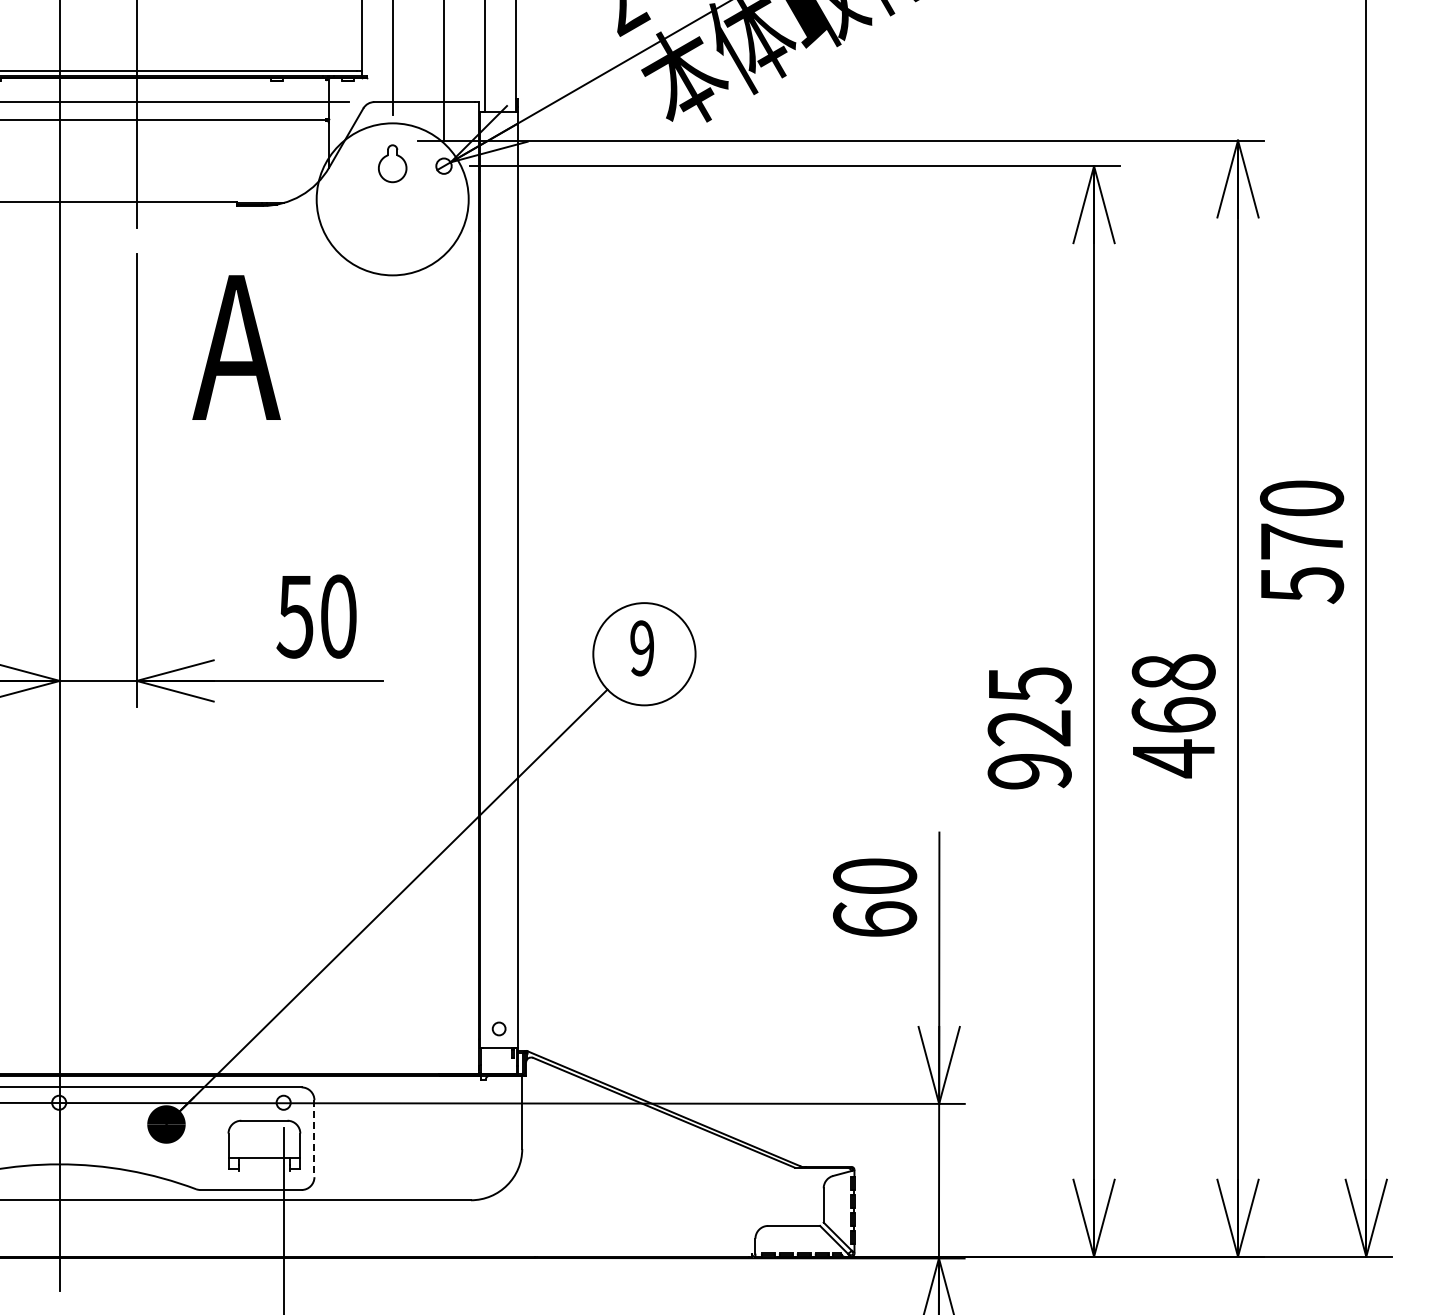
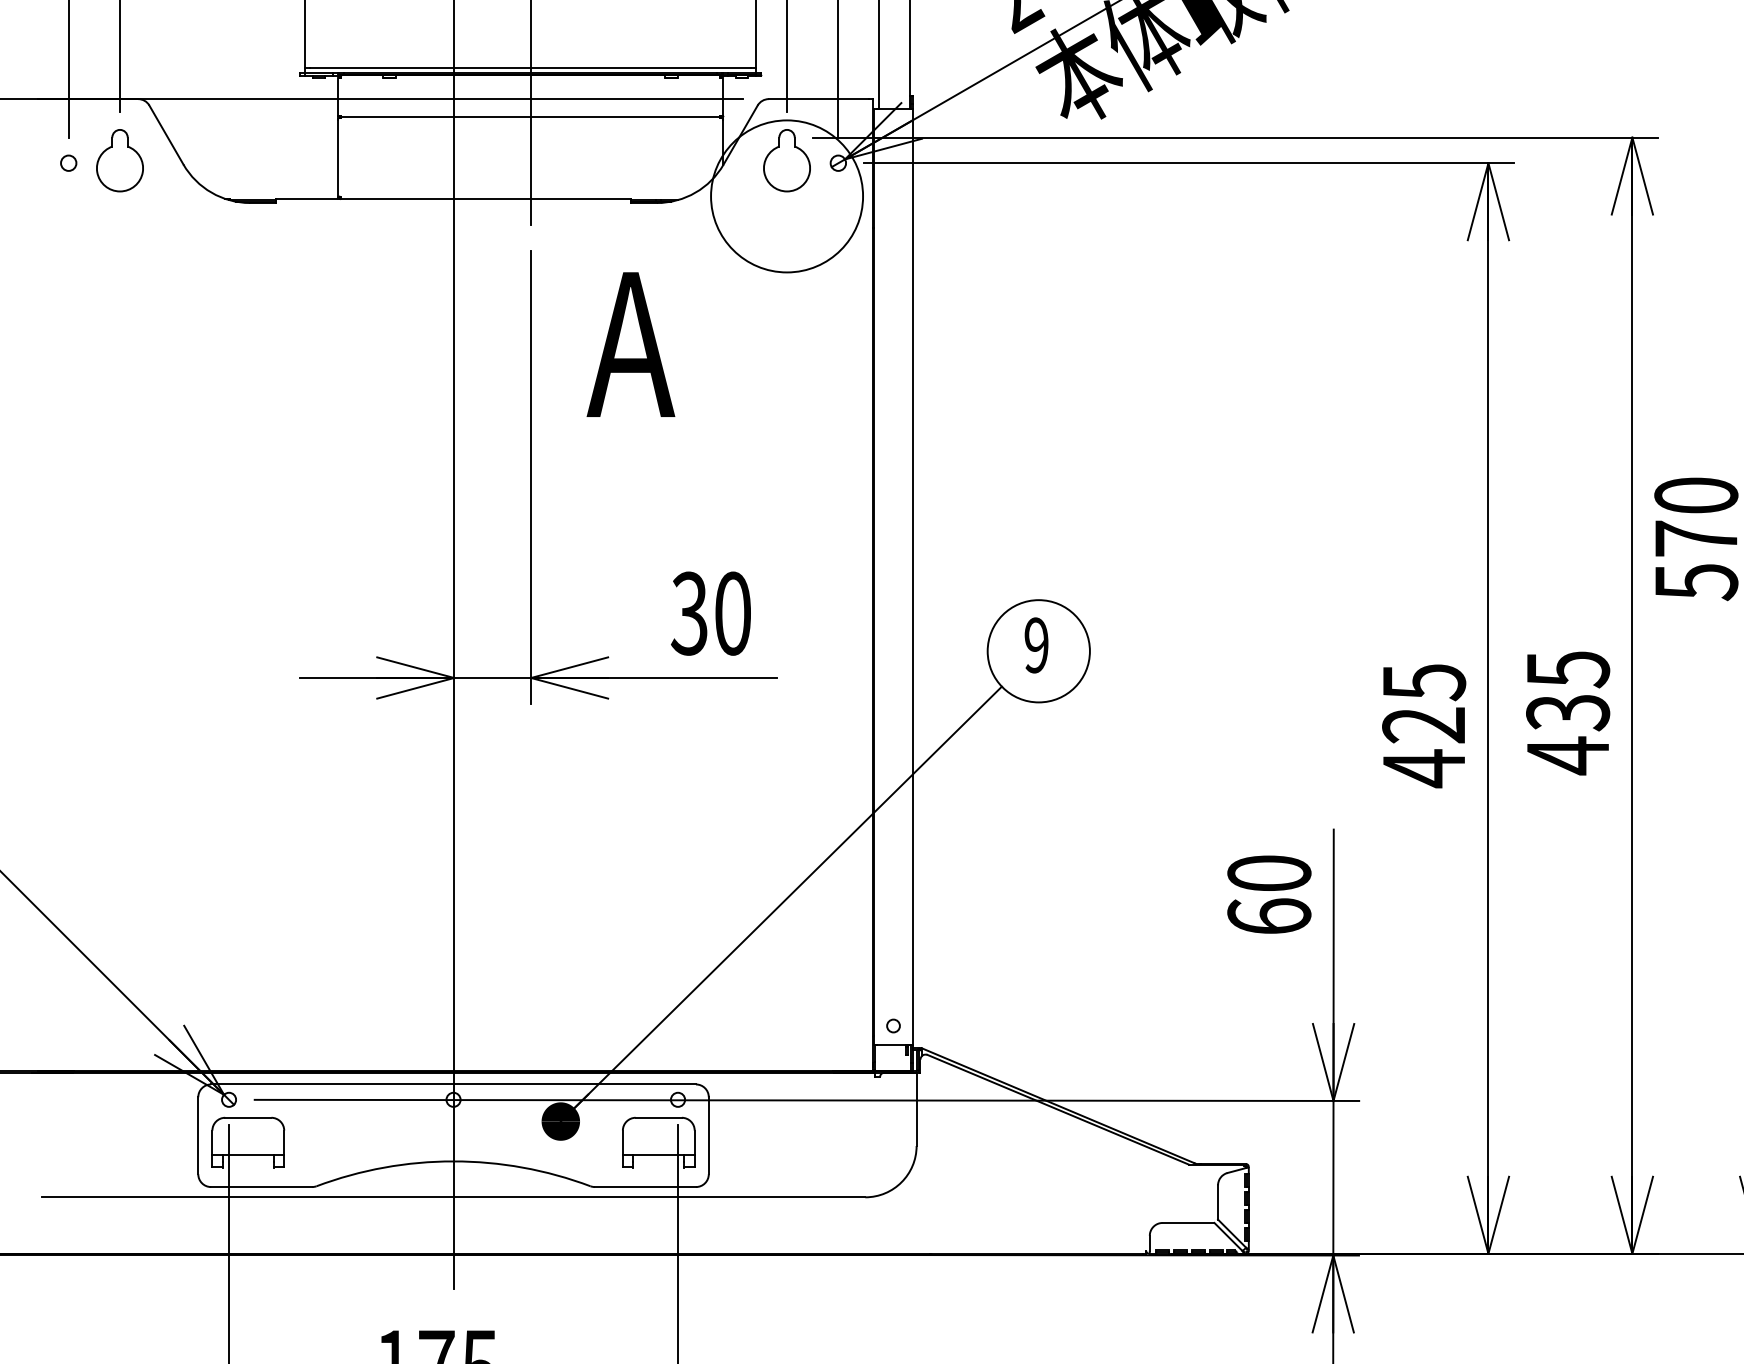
part: (392, 163) -> (786, 160), size x1.67
text: (294, 616) -> (688, 613), 50 -> 30
text: (1174, 694) -> (1568, 691), 468 -> 435
text: (1030, 771) -> (1424, 768), 925 -> 425
line: (314, 1139) -> (708, 1136), dashed -> solid

